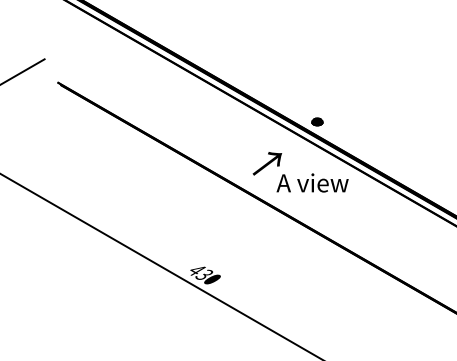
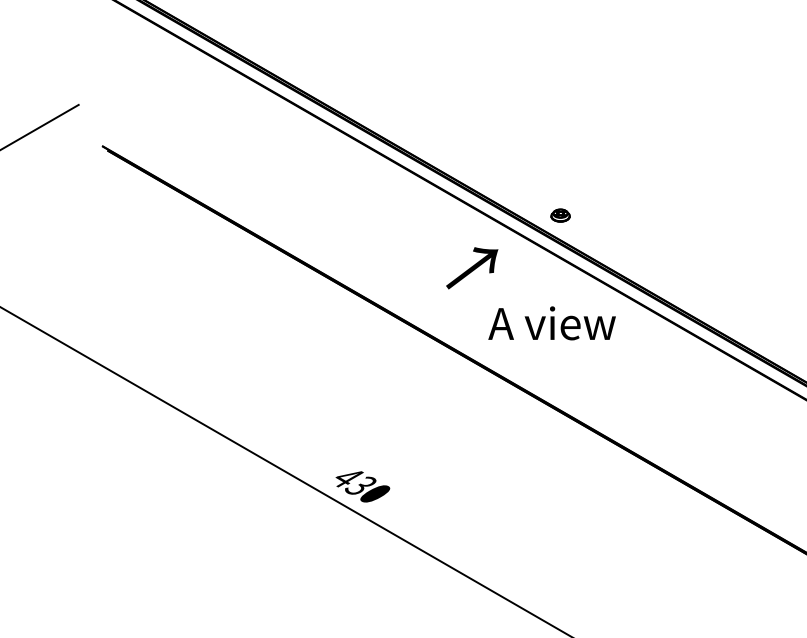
text: (267, 163) -> (472, 267), moved

